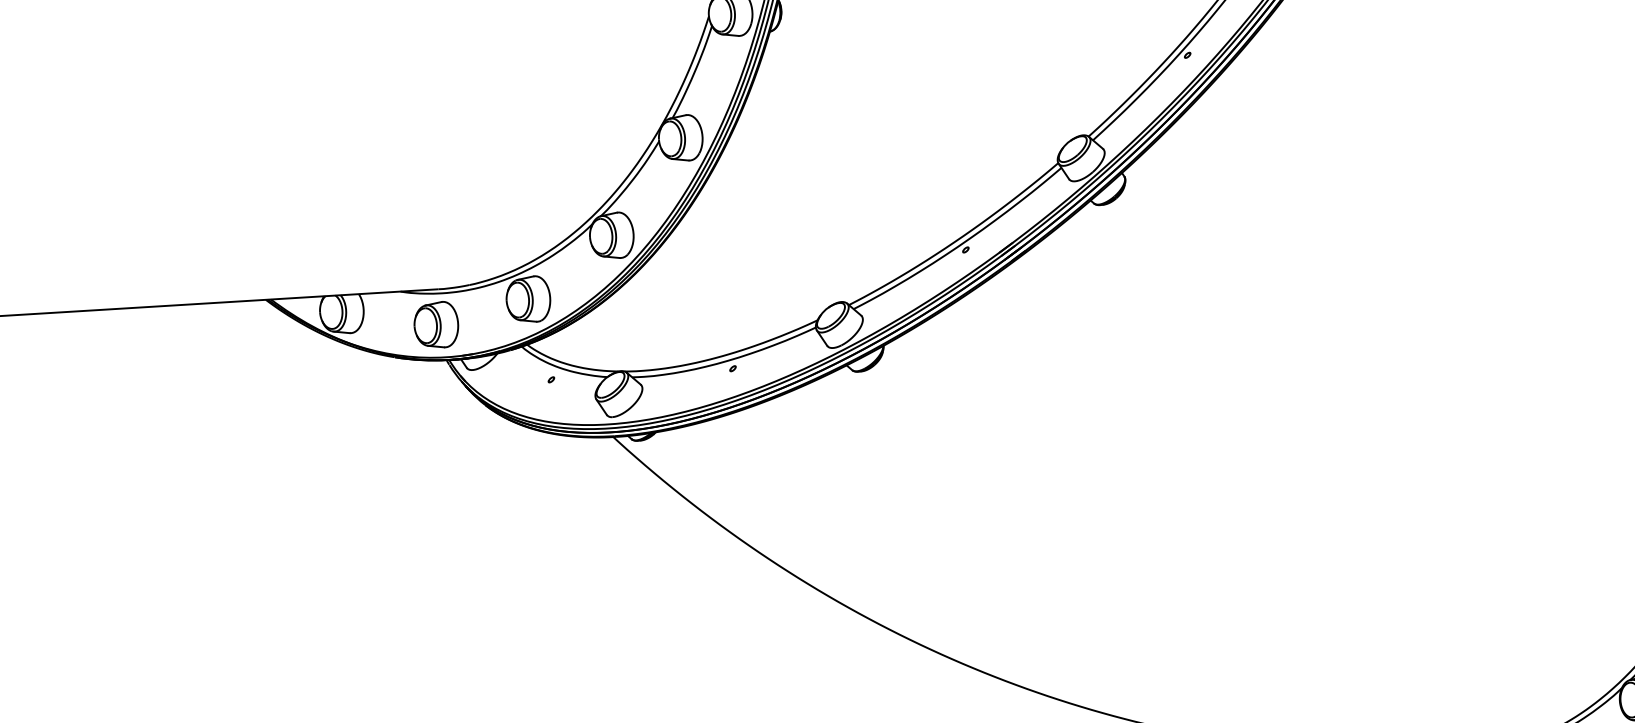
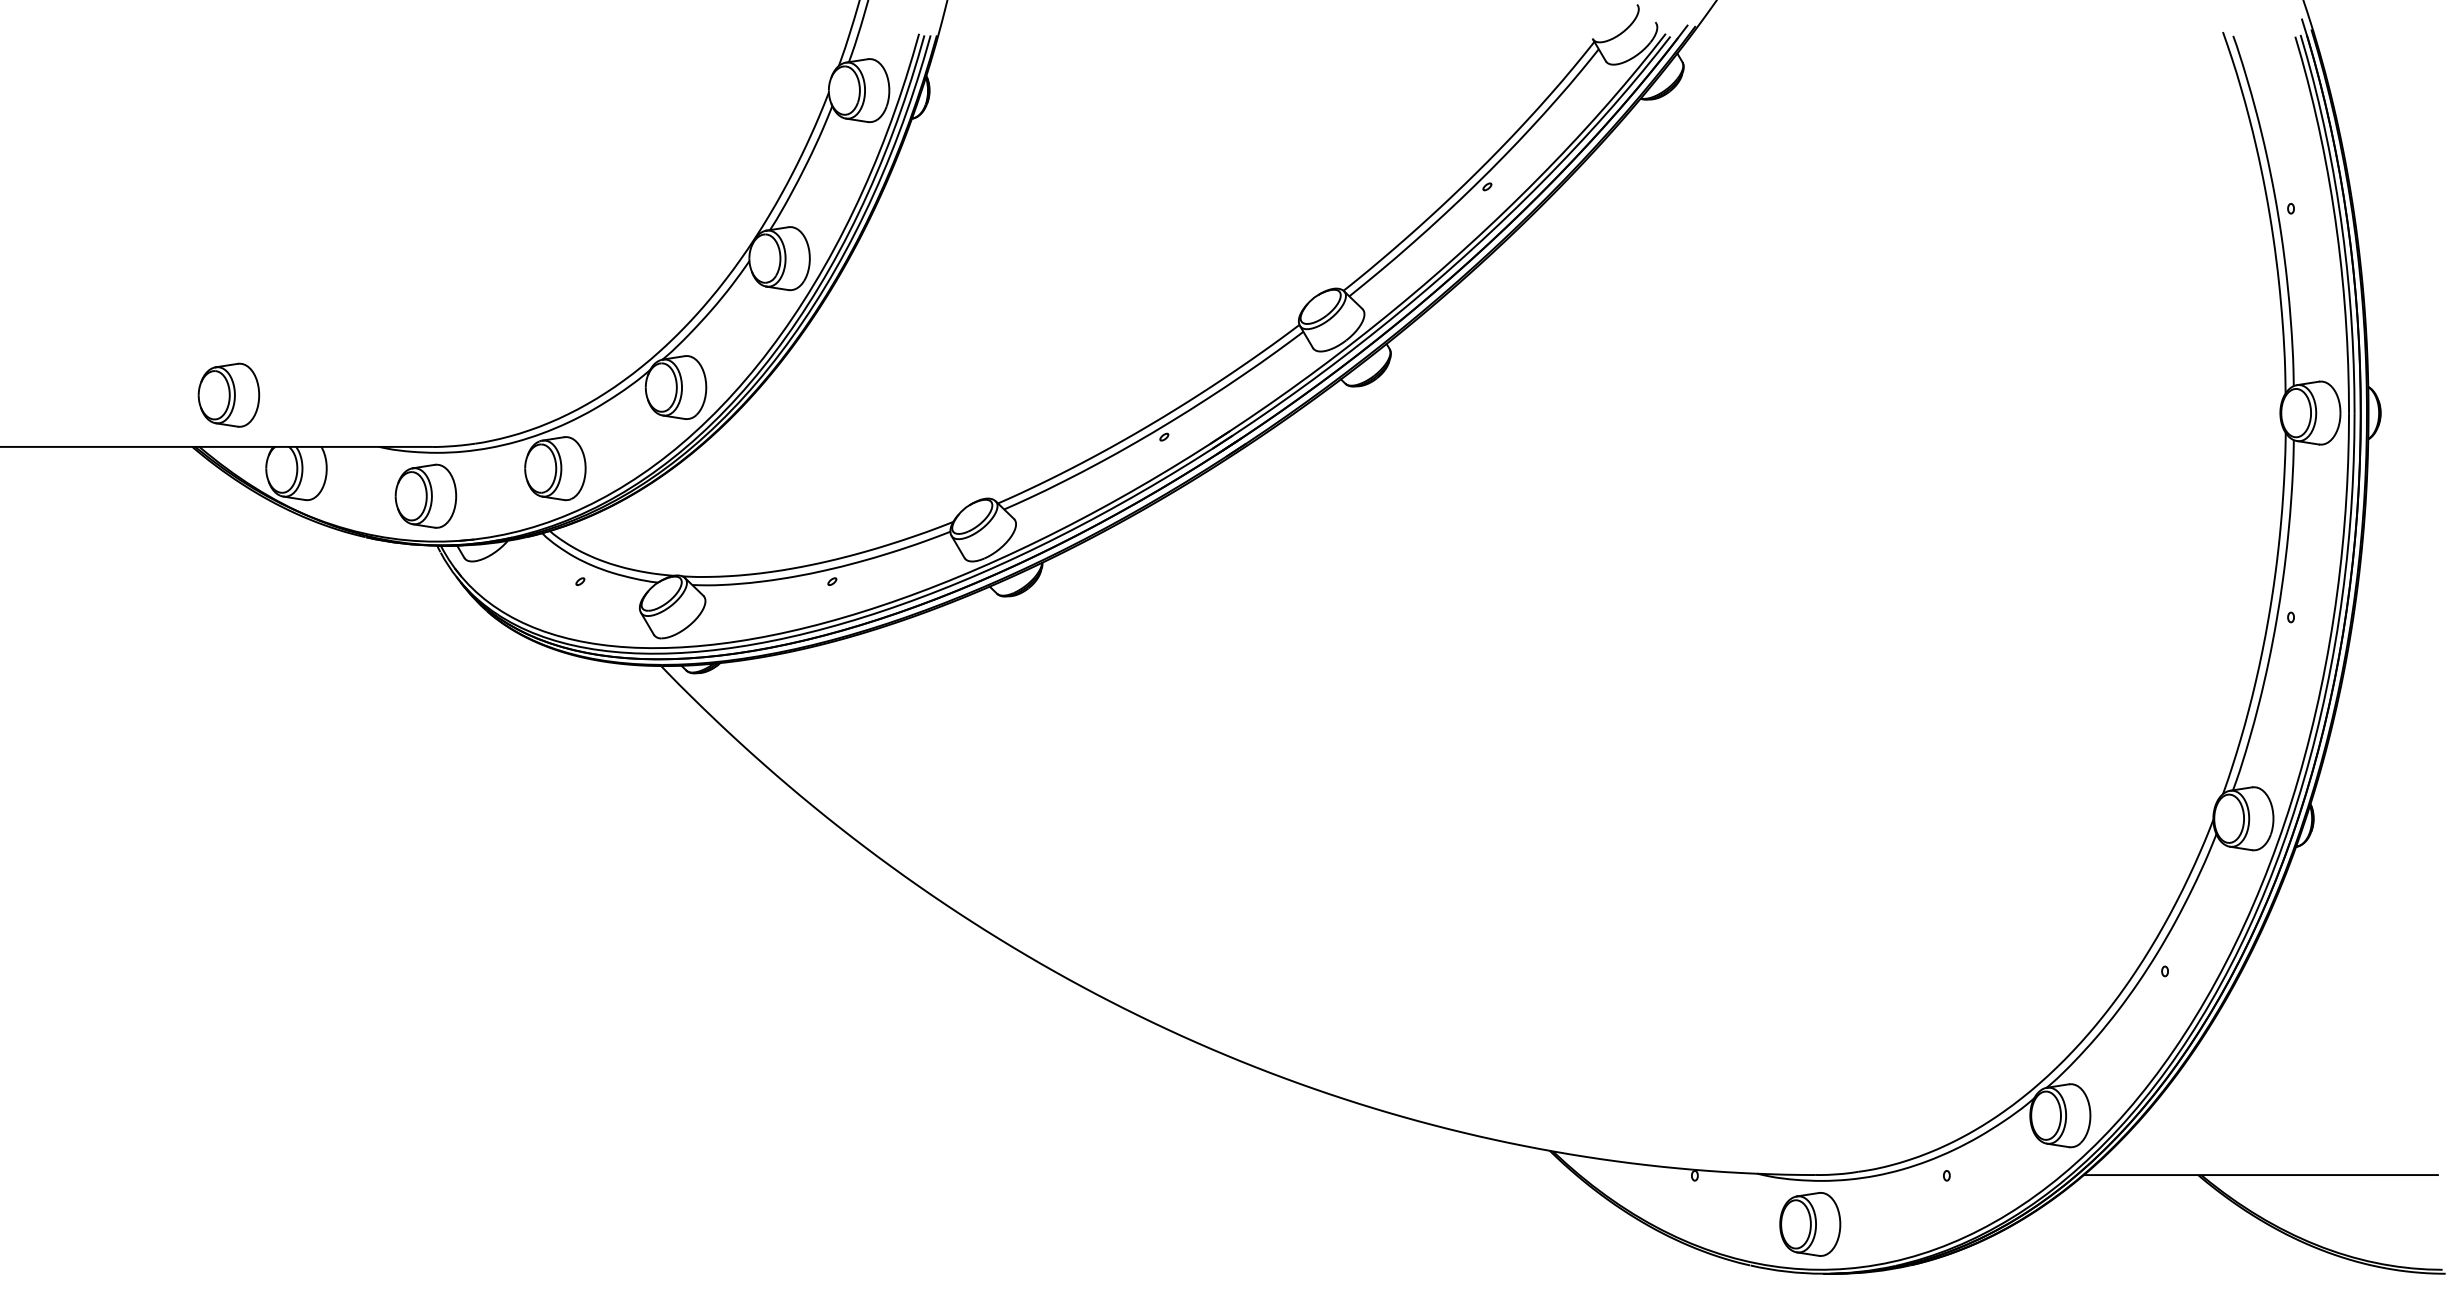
part: (289, 260) -> (228, 394), added

